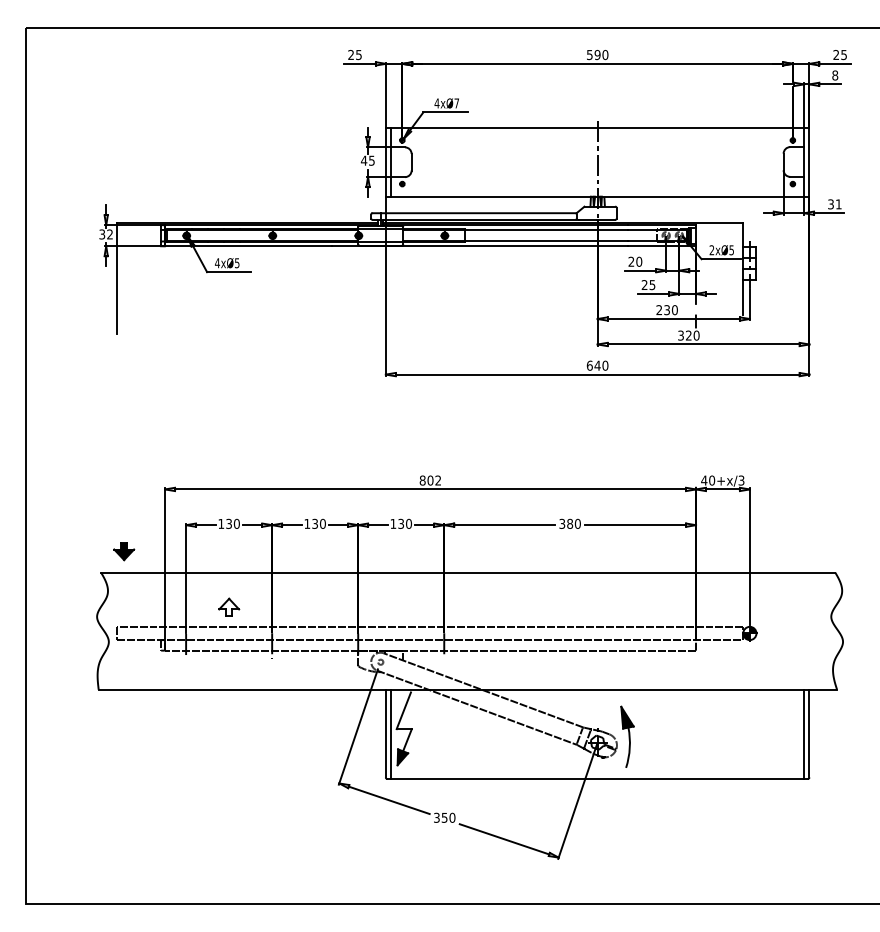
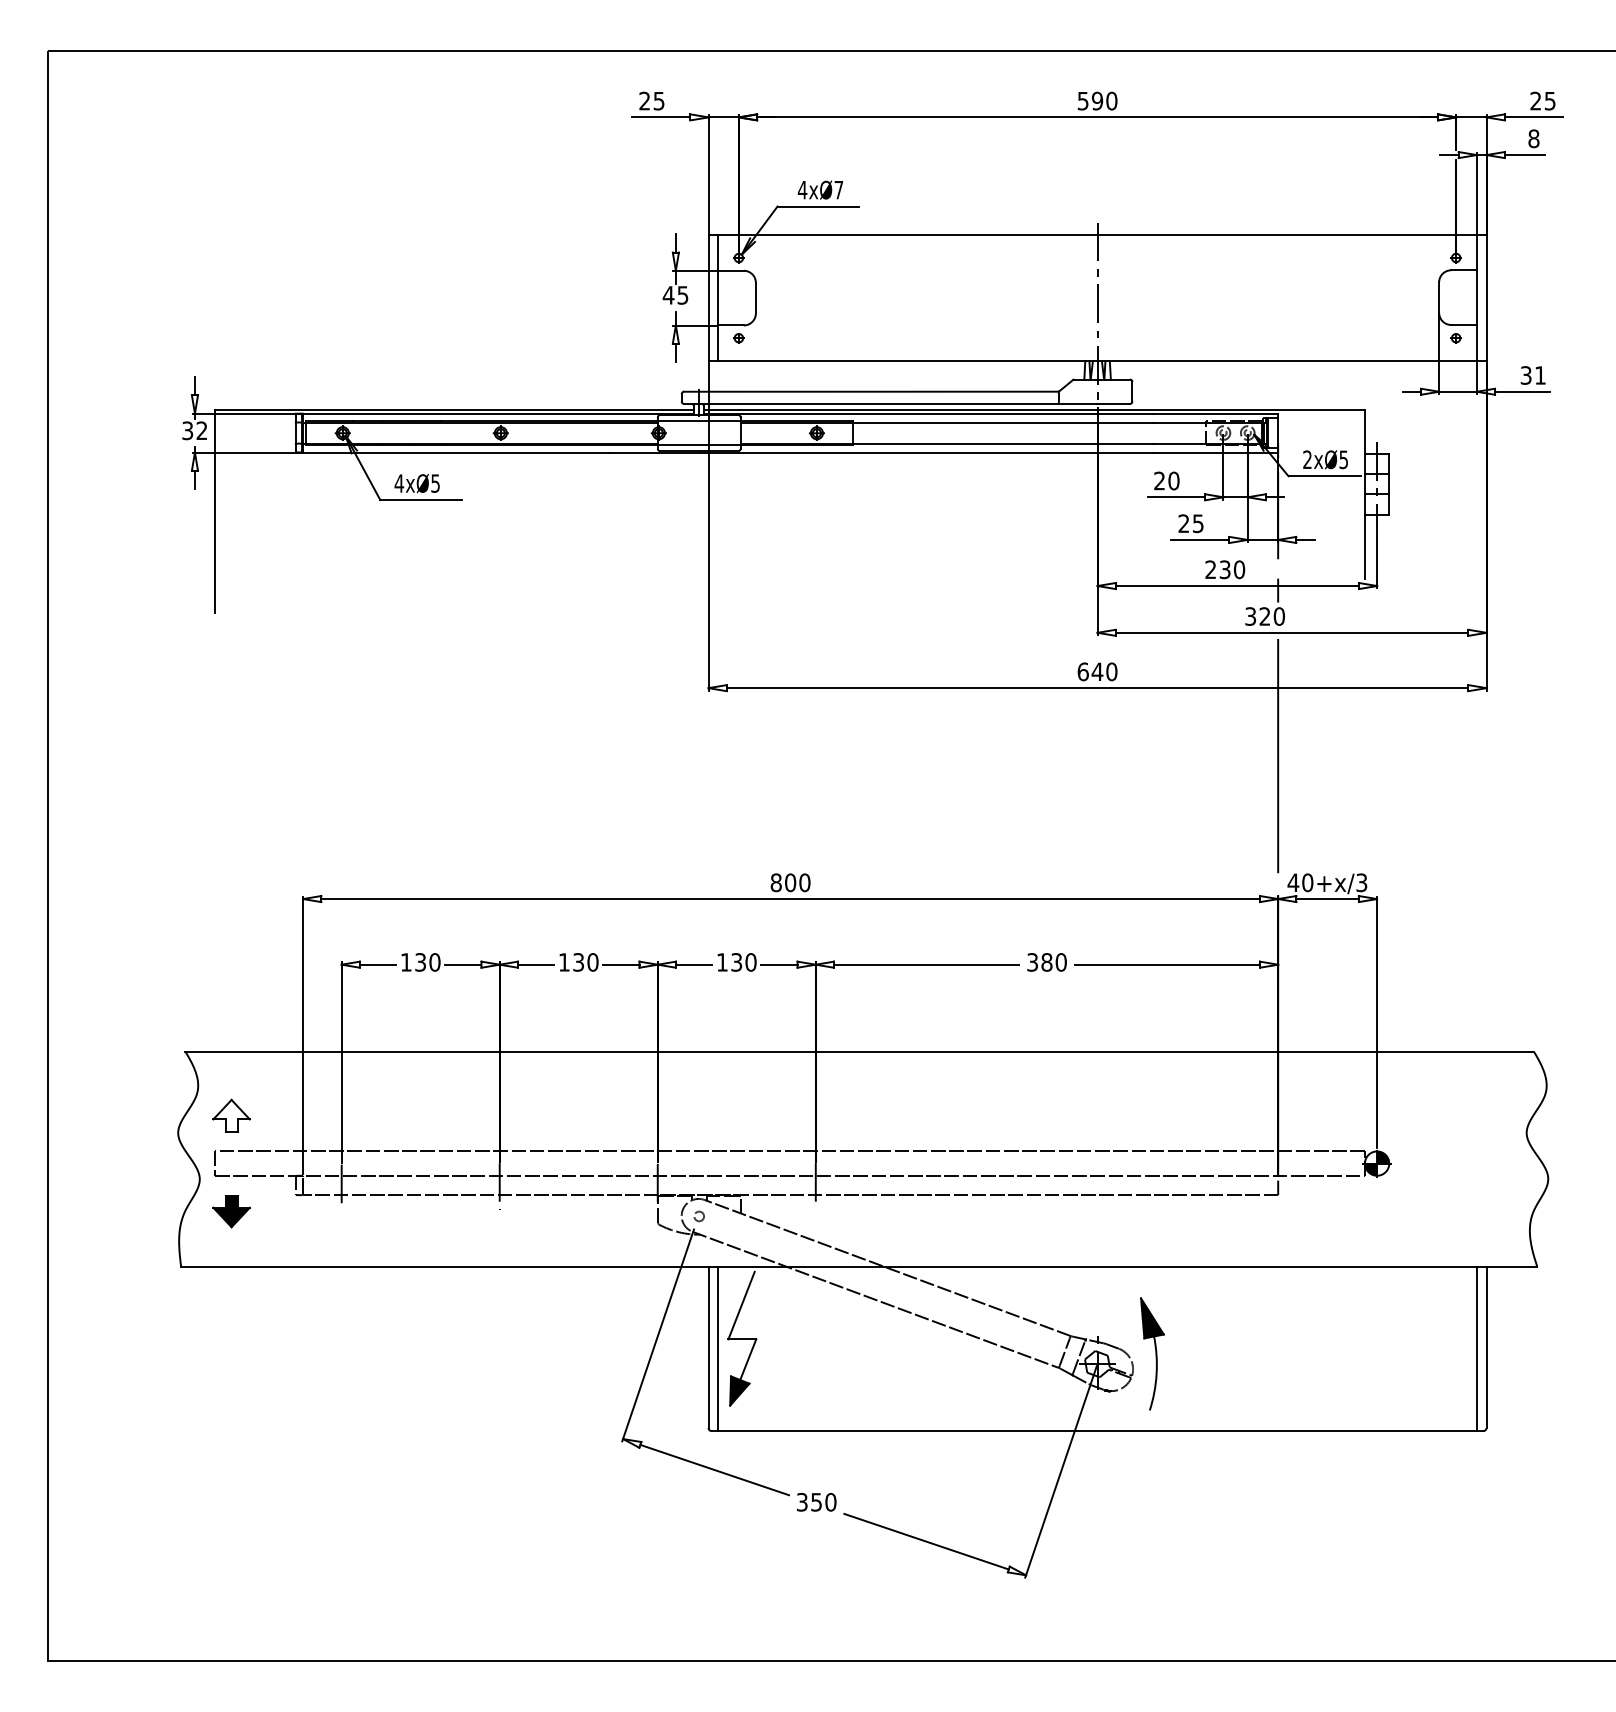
line: (695, 411) -> (1277, 755), added
text: (438, 480) -> (805, 882), 802 -> 800
part: (124, 551) -> (232, 1211), moved
part: (229, 606) -> (232, 1114), moved

